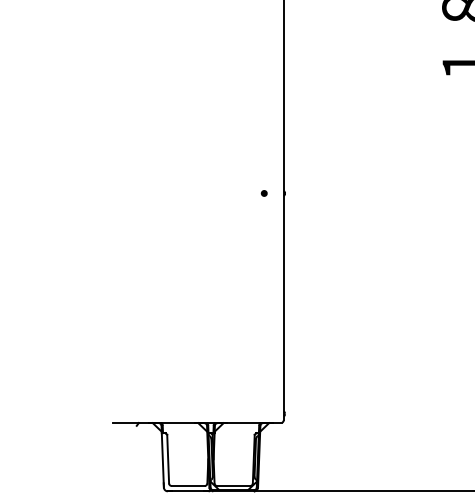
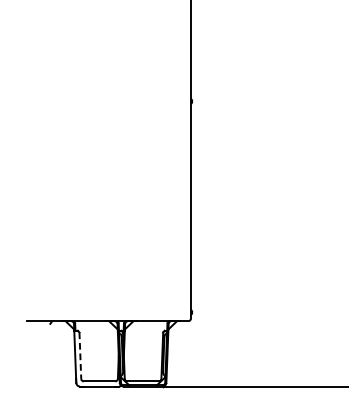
part: (263, 193) -> (171, 101), removed
line: (168, 459) -> (80, 356), solid -> dashed

